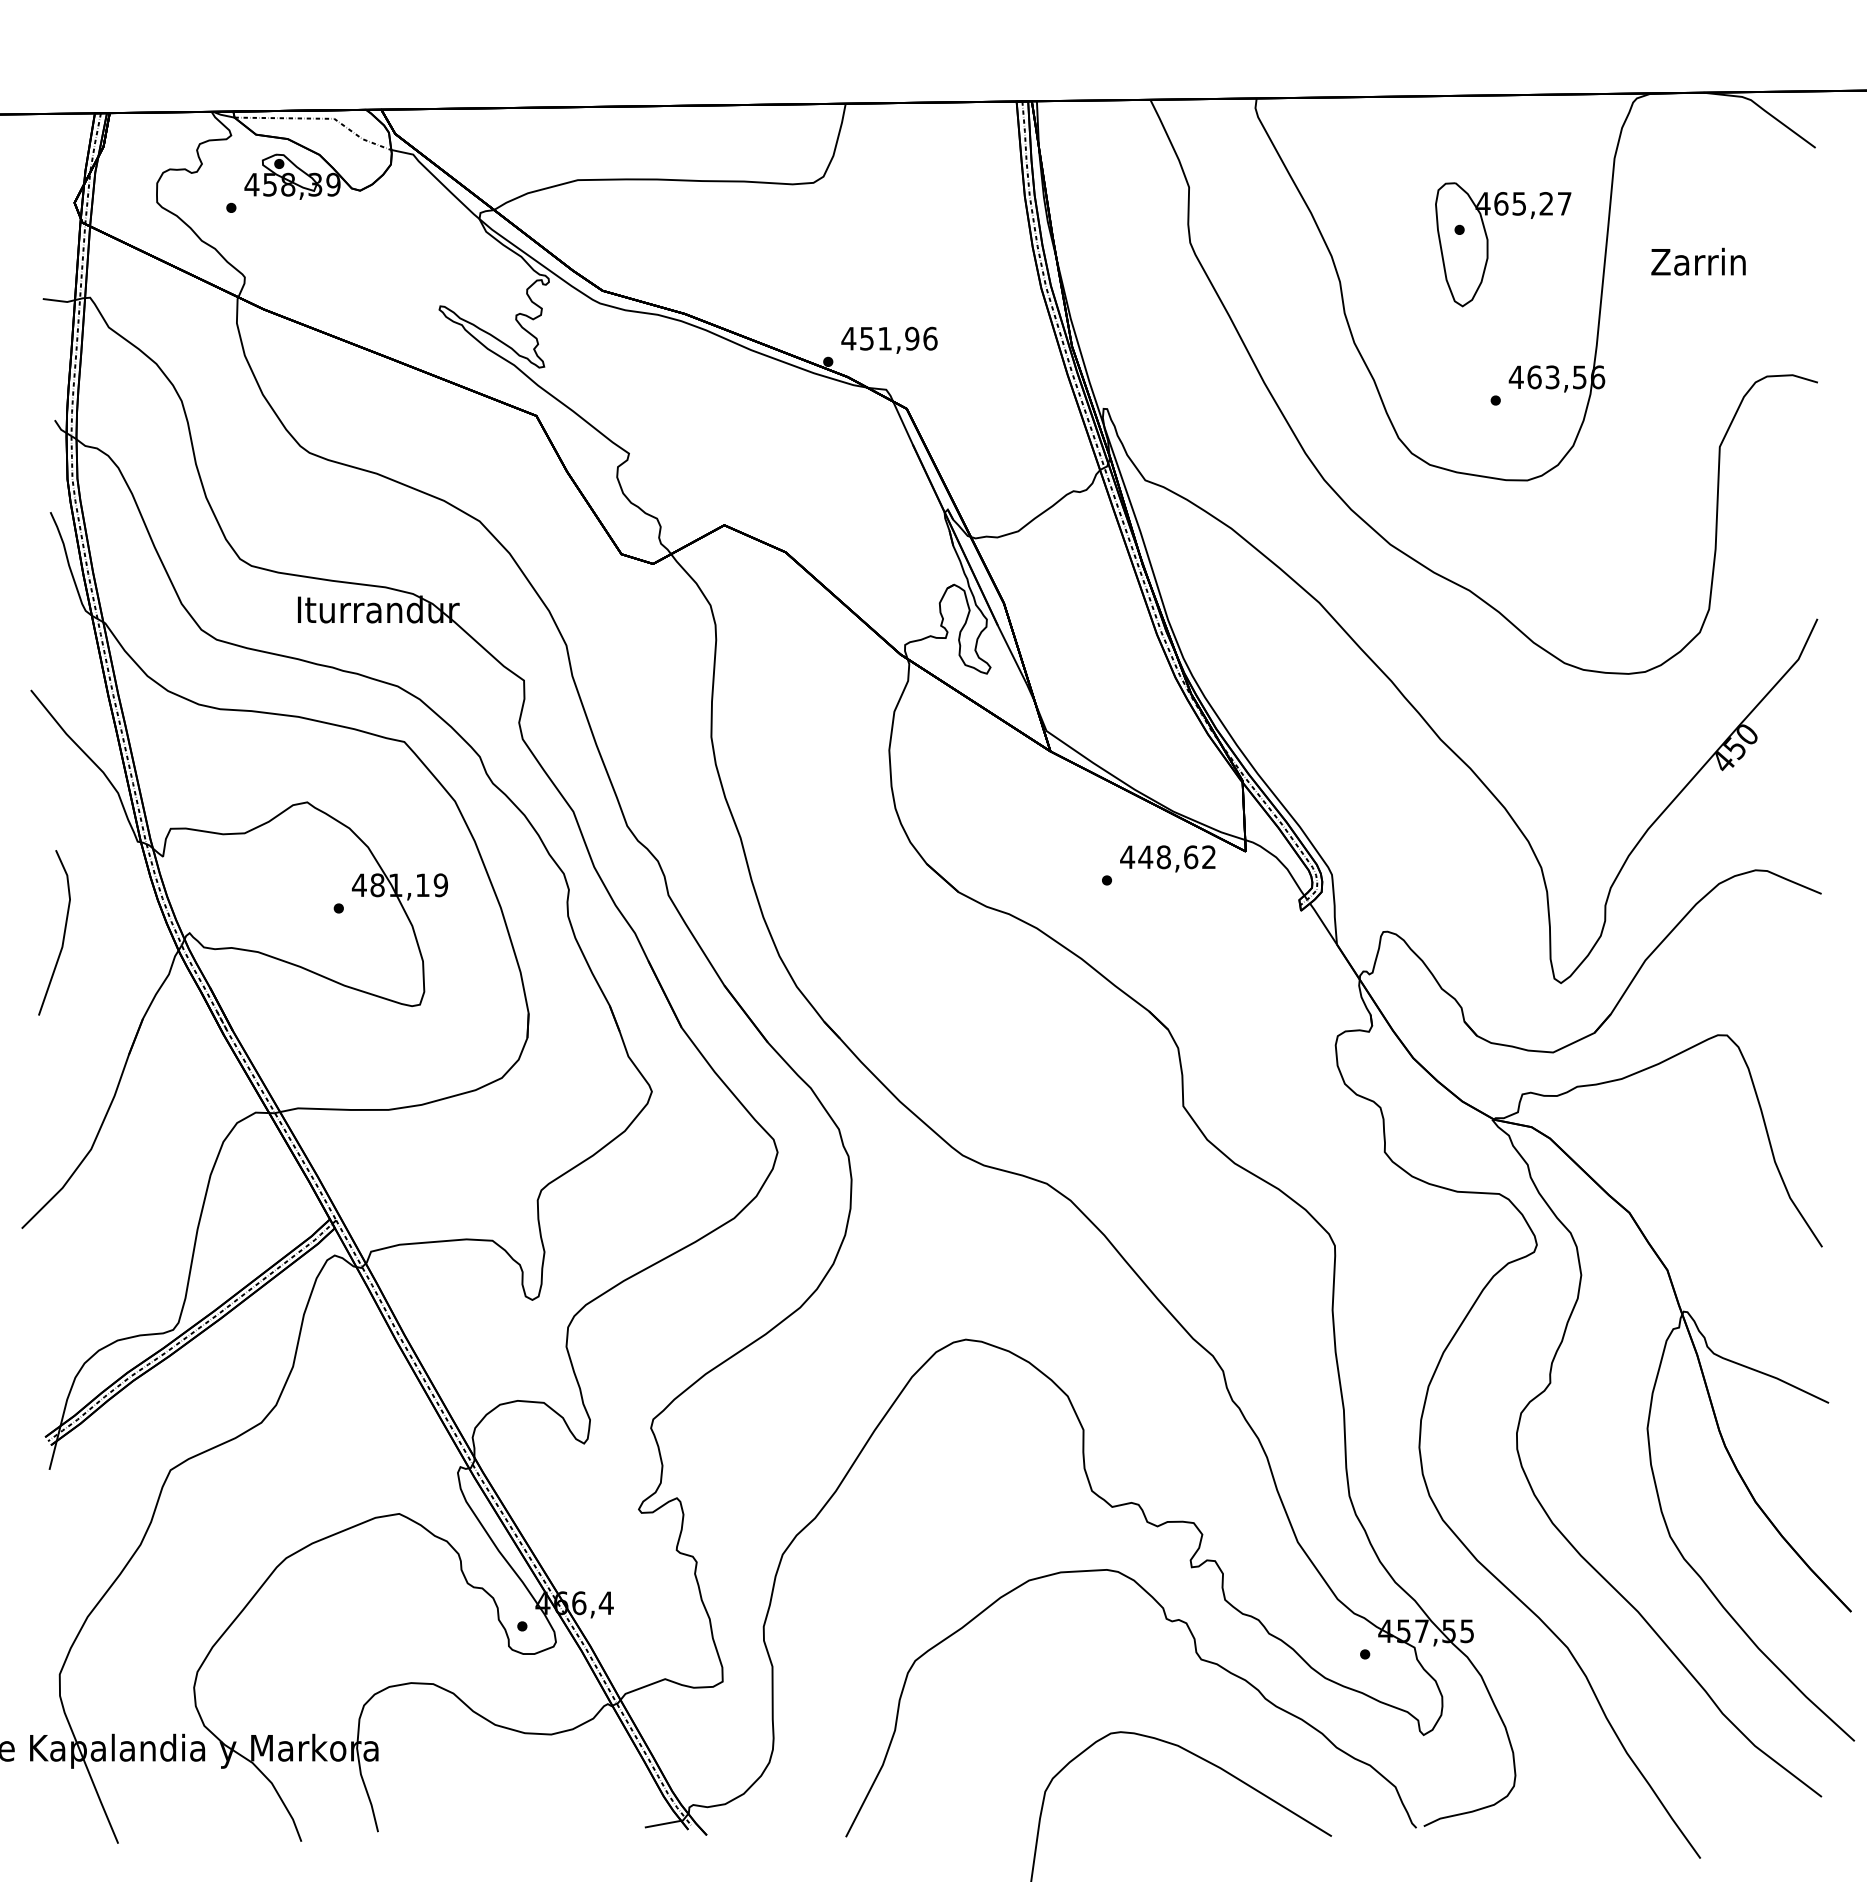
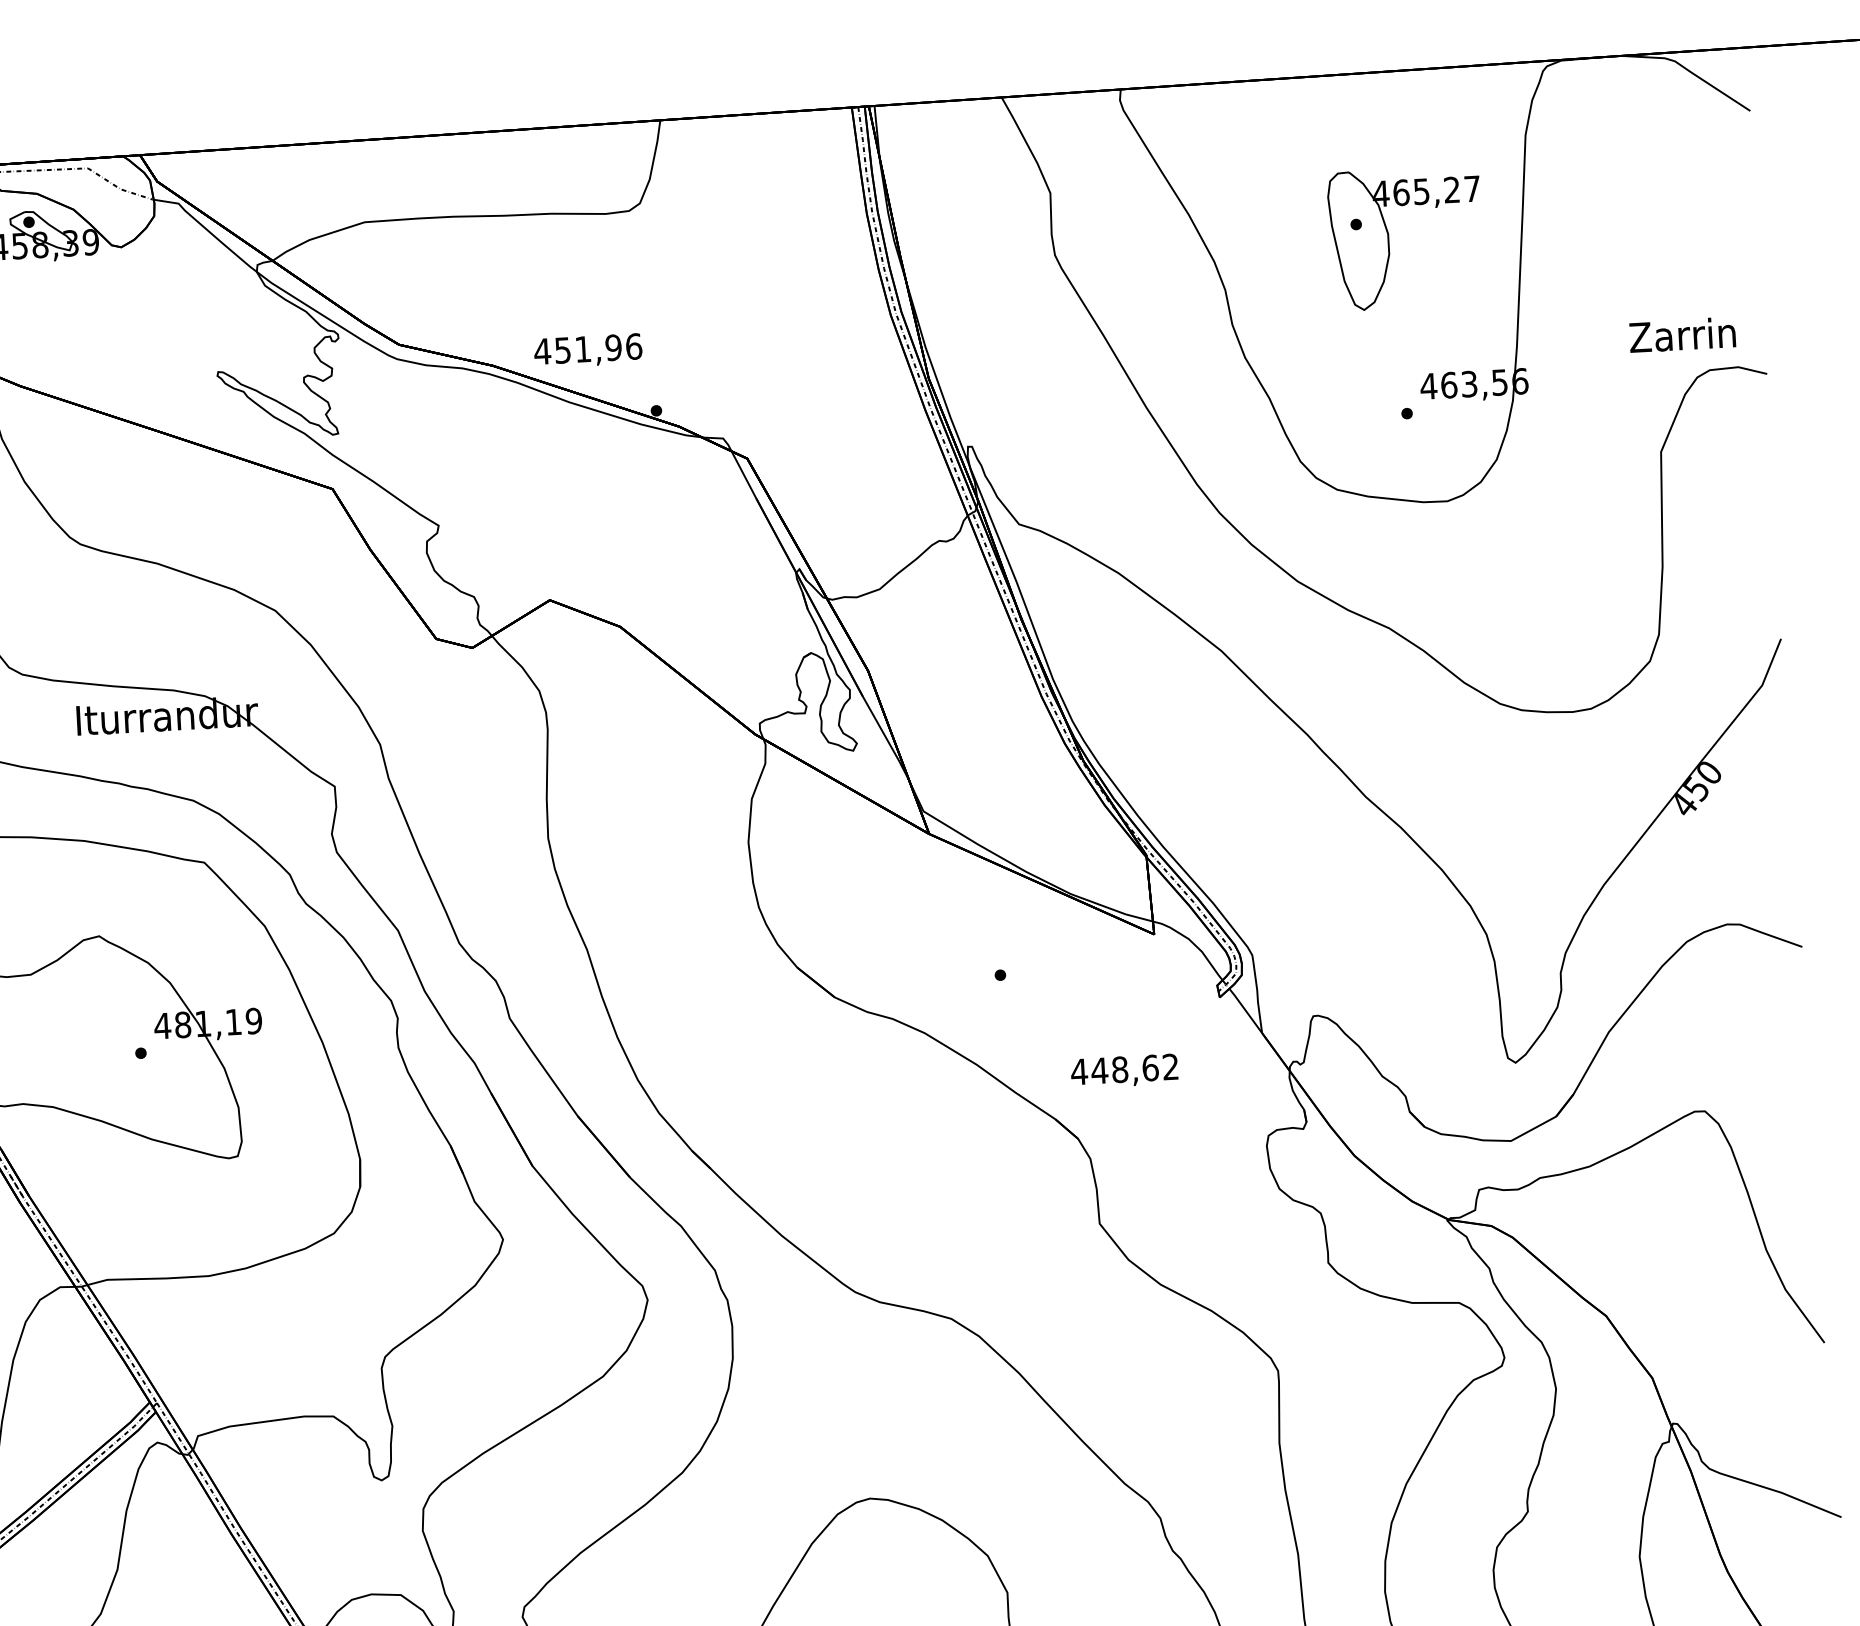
text: (1698, 261) -> (1682, 334), moved
text: (889, 339) -> (588, 349), moved
text: (1167, 858) -> (1124, 1070), moved

